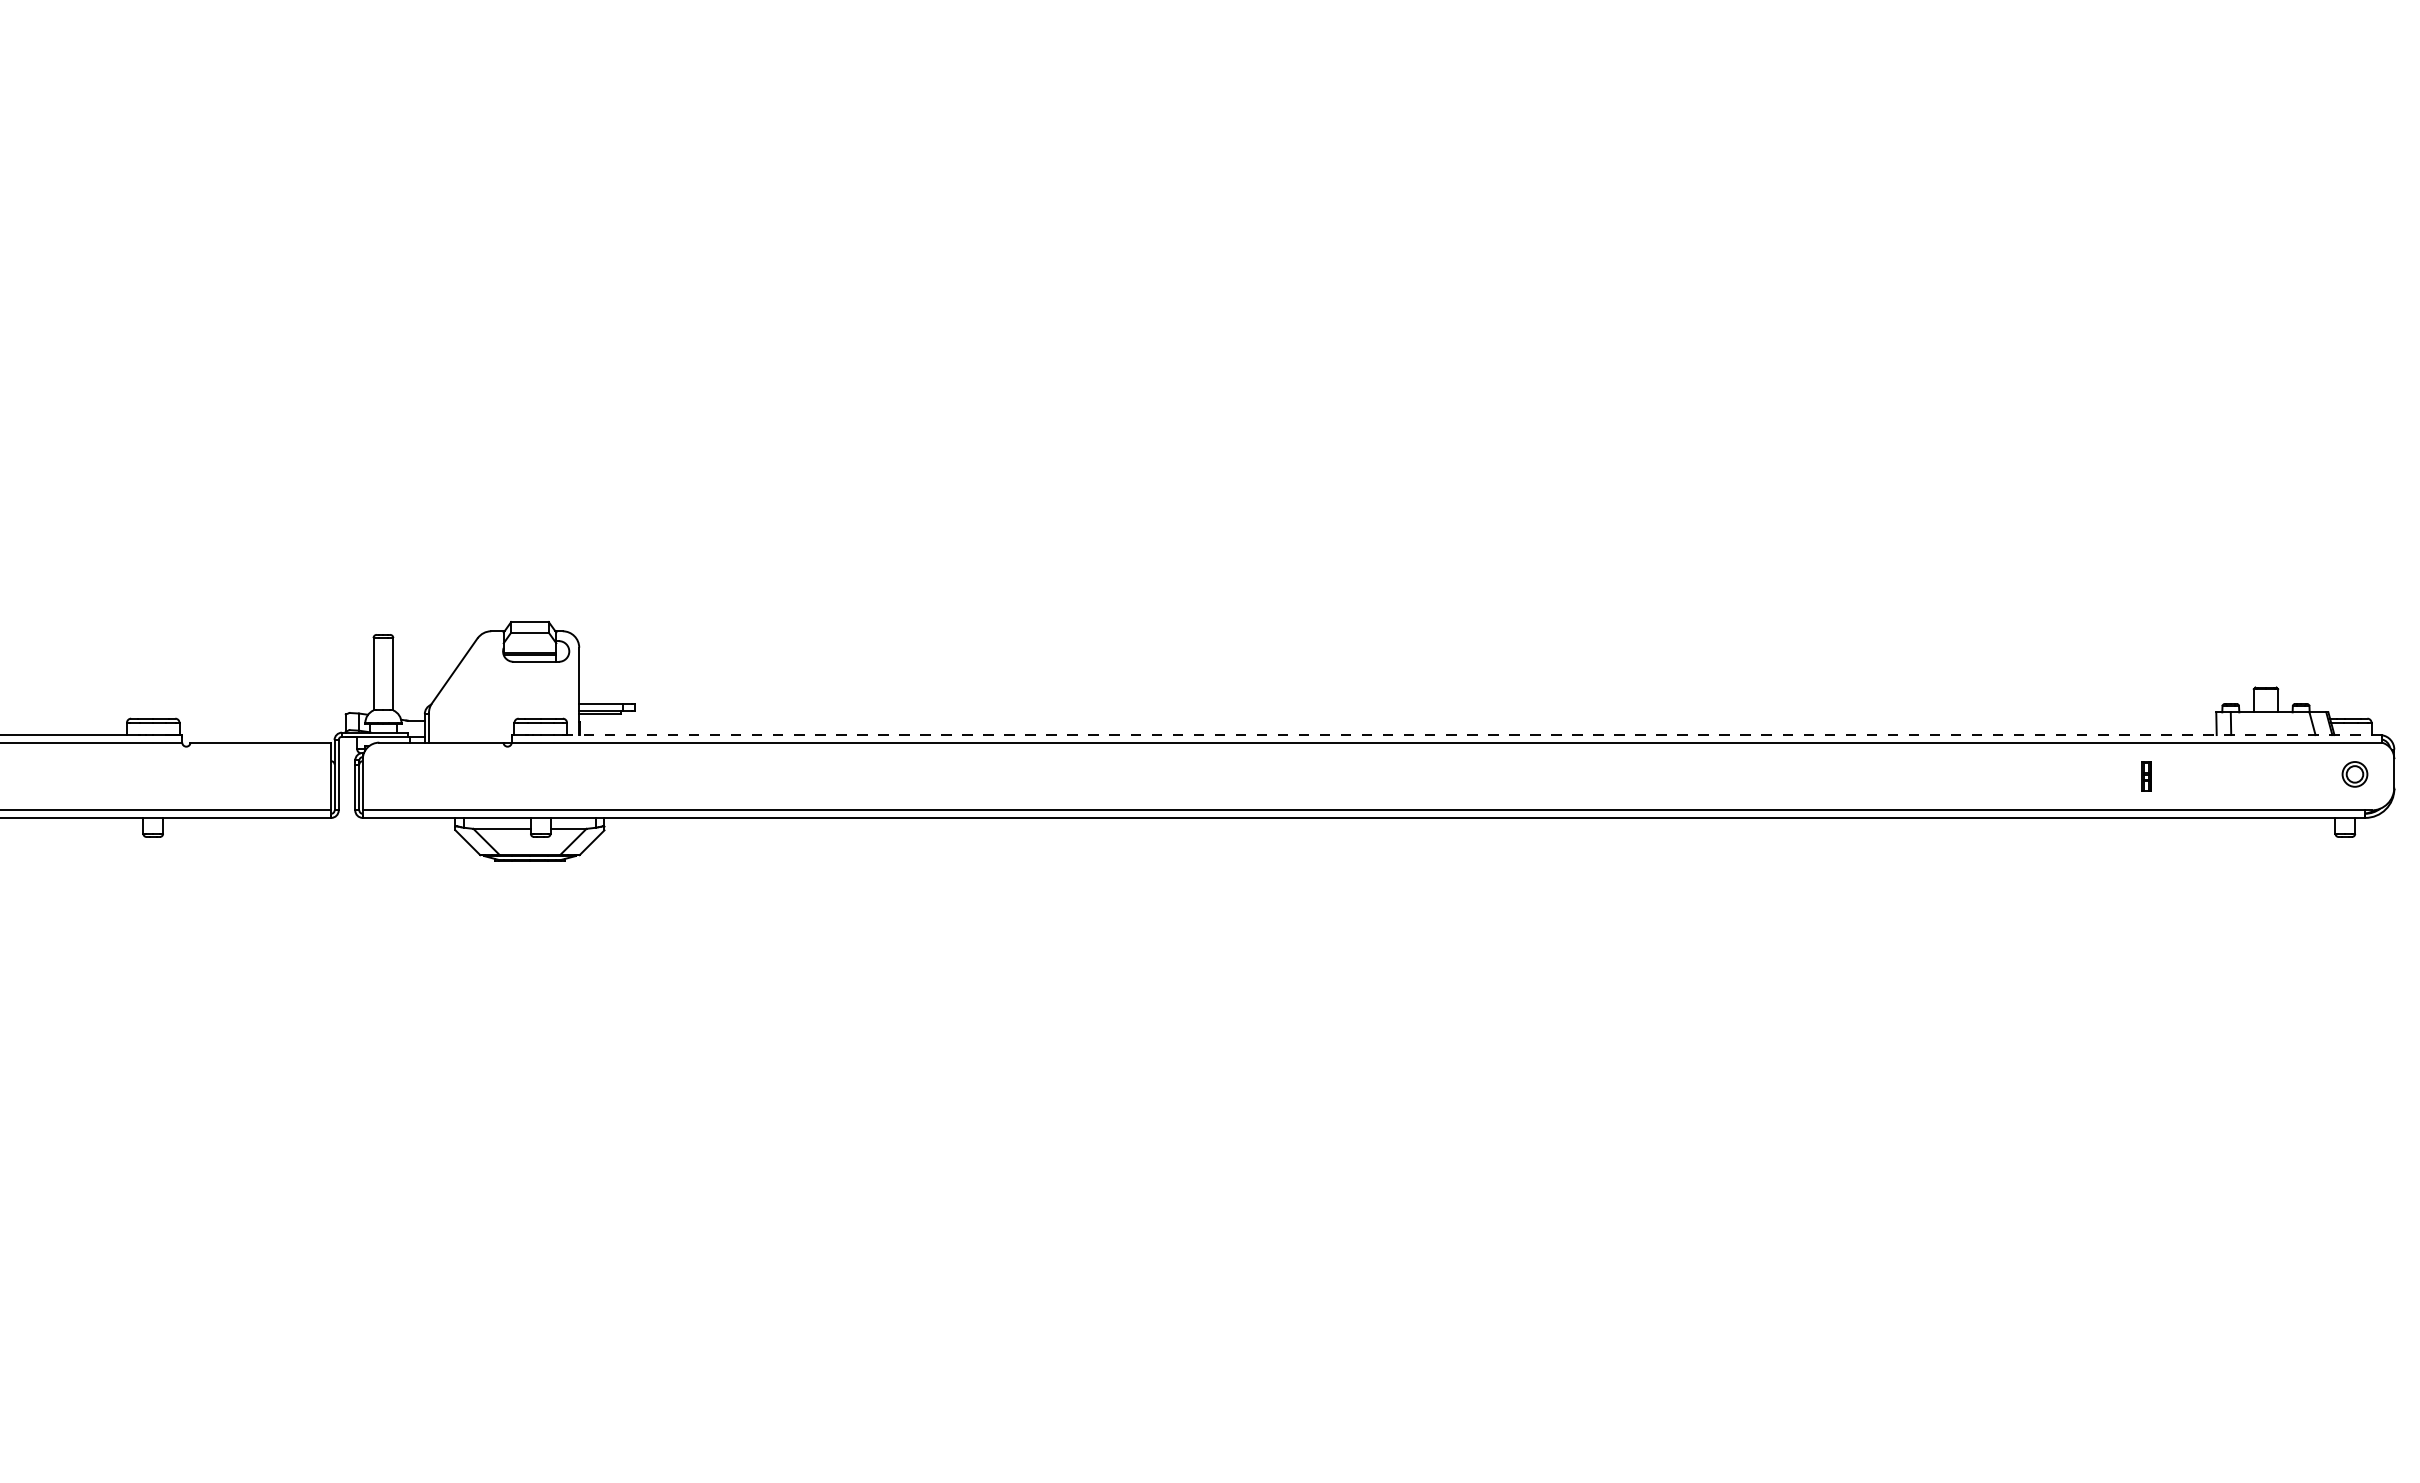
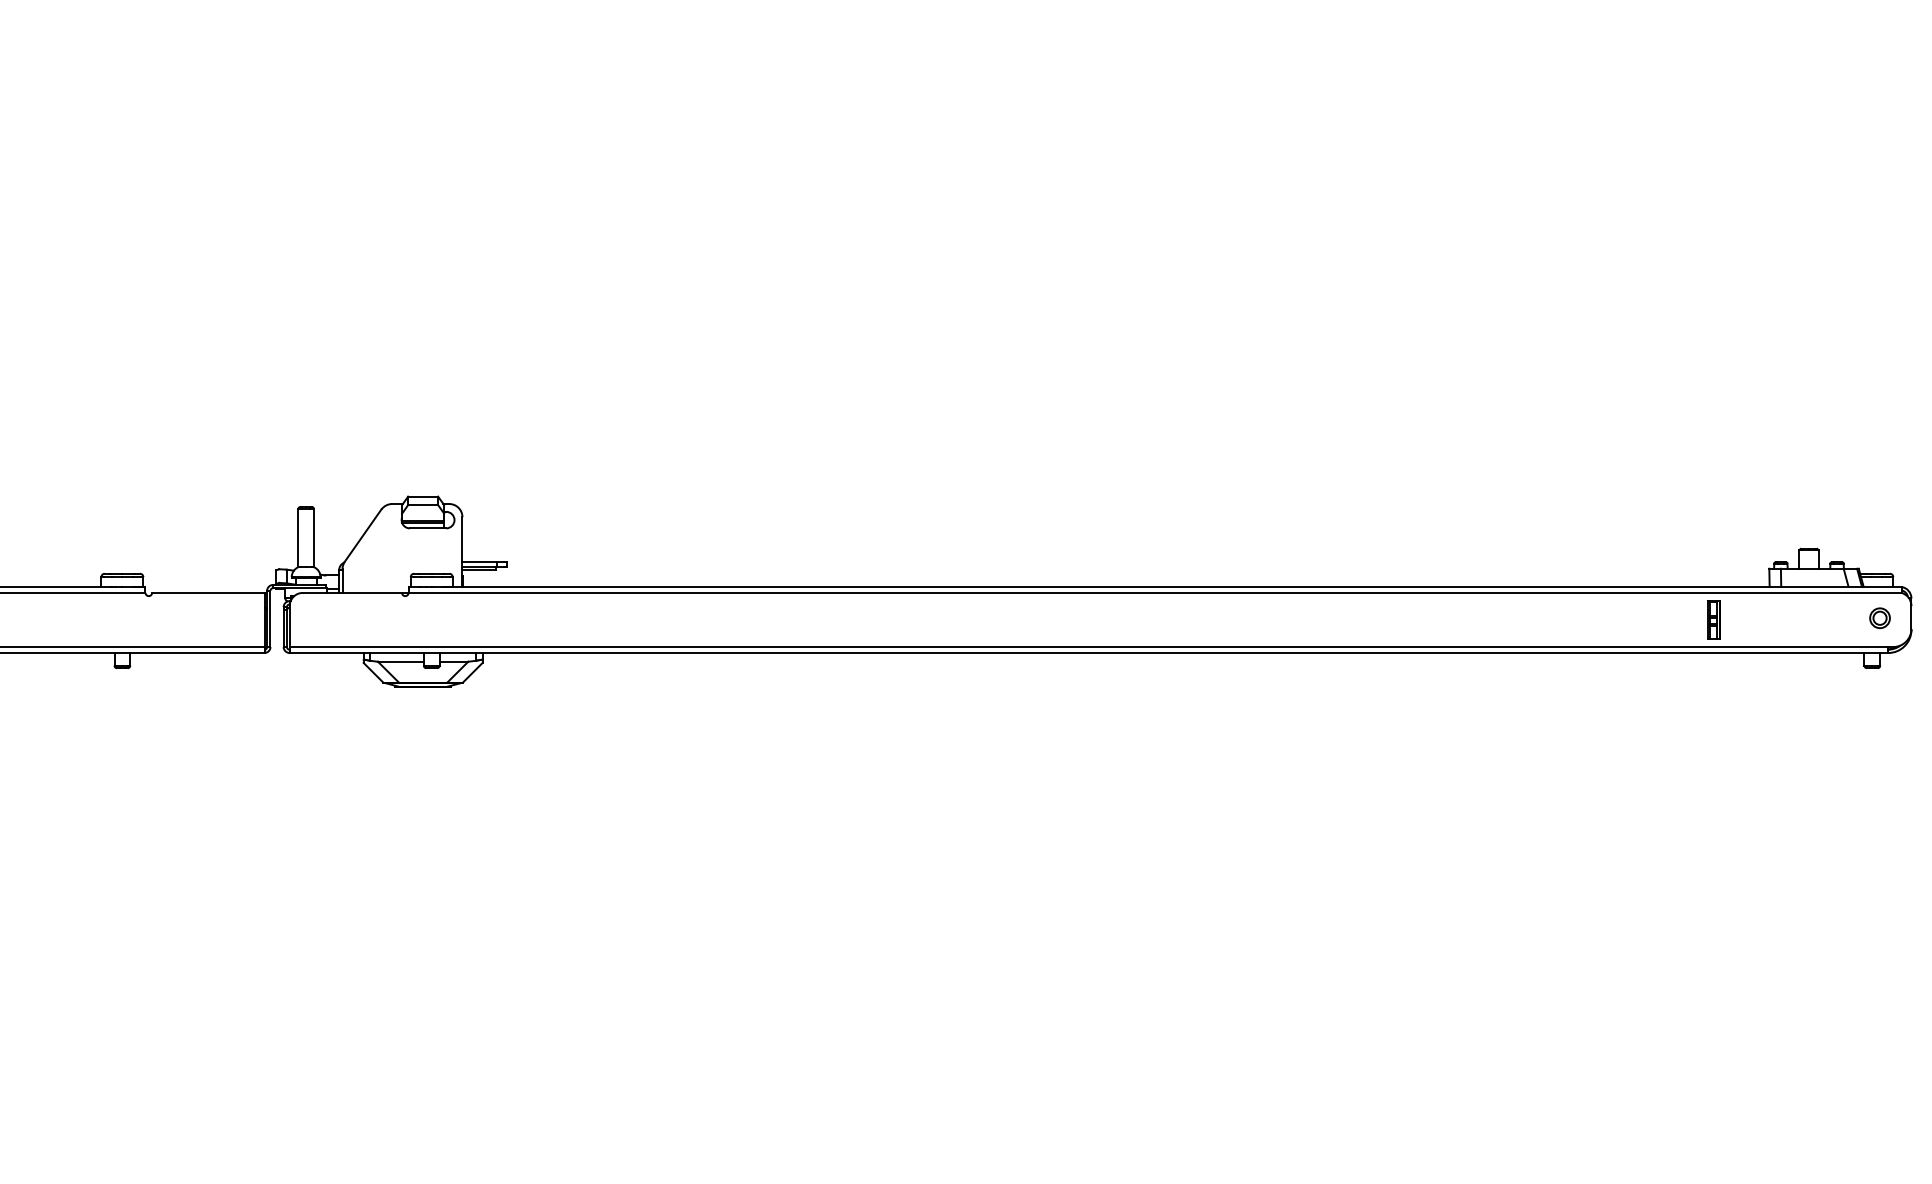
line: (1467, 735) -> (1171, 587), dashed -> solid
part: (2146, 776) -> (1713, 619), size x1.67

